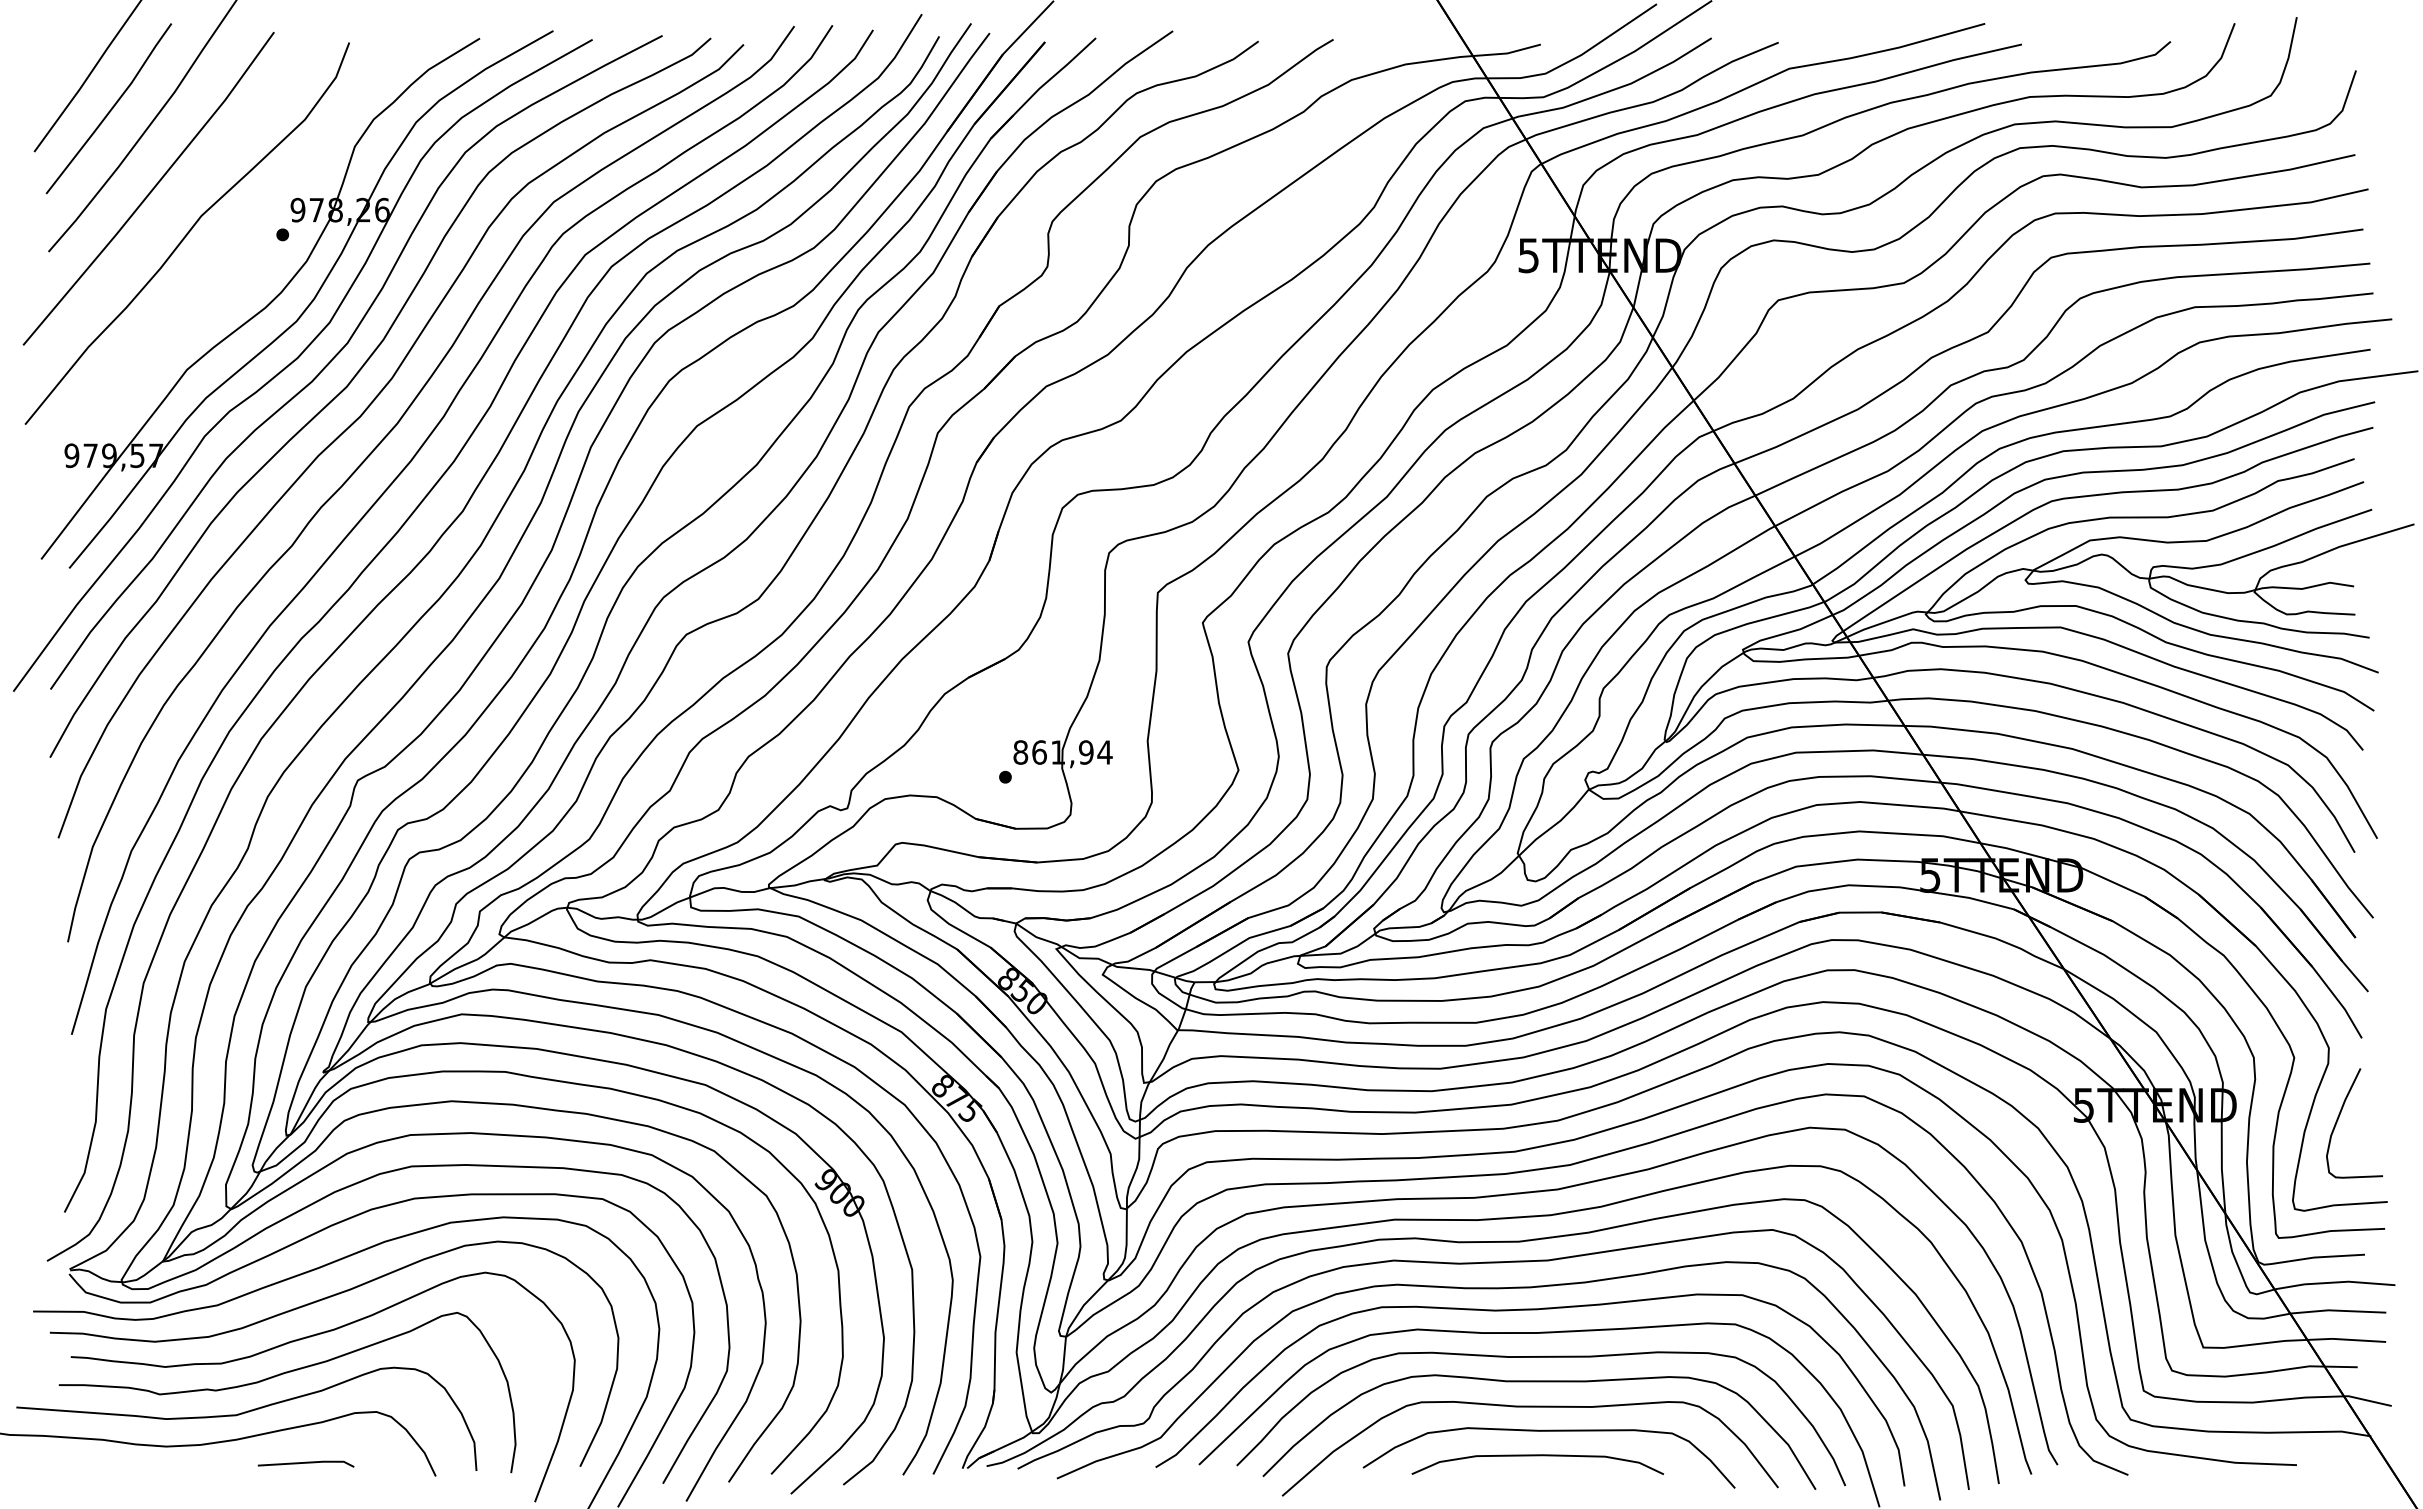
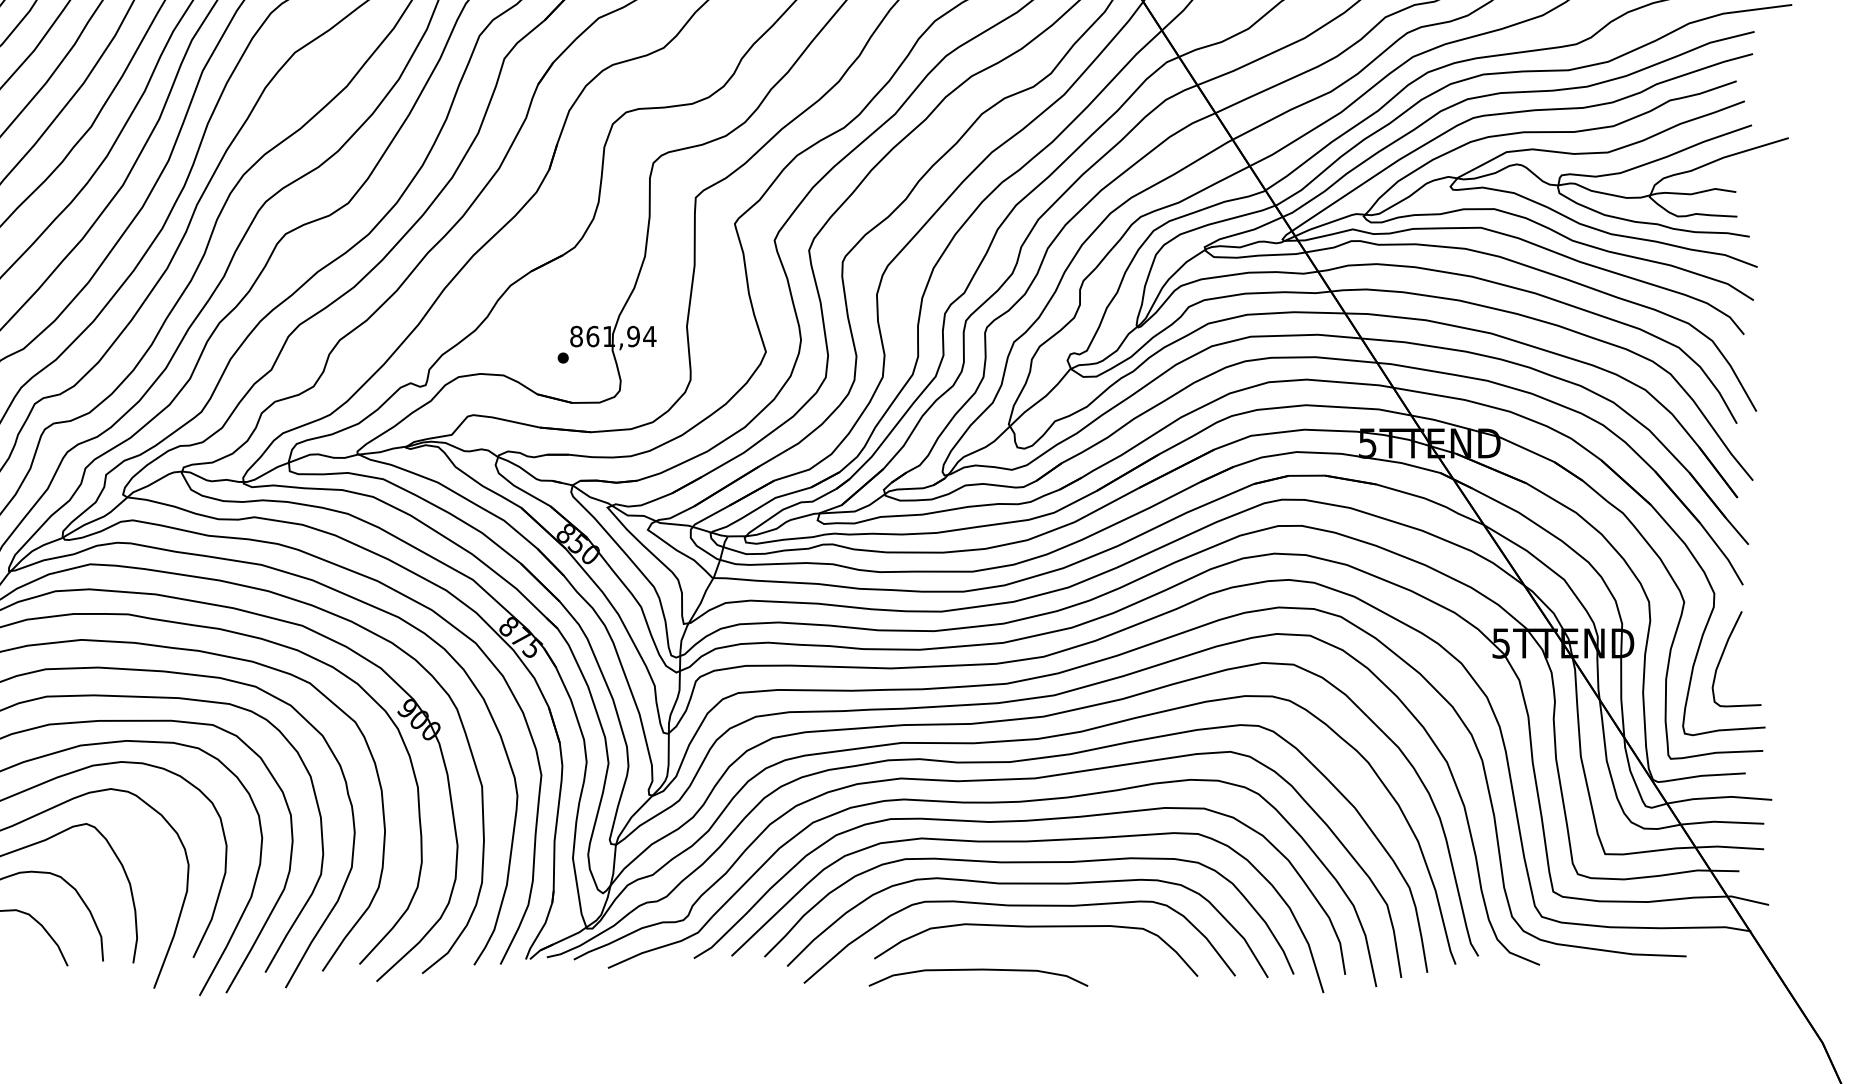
part: (1537, 1456) -> (978, 970), moved

